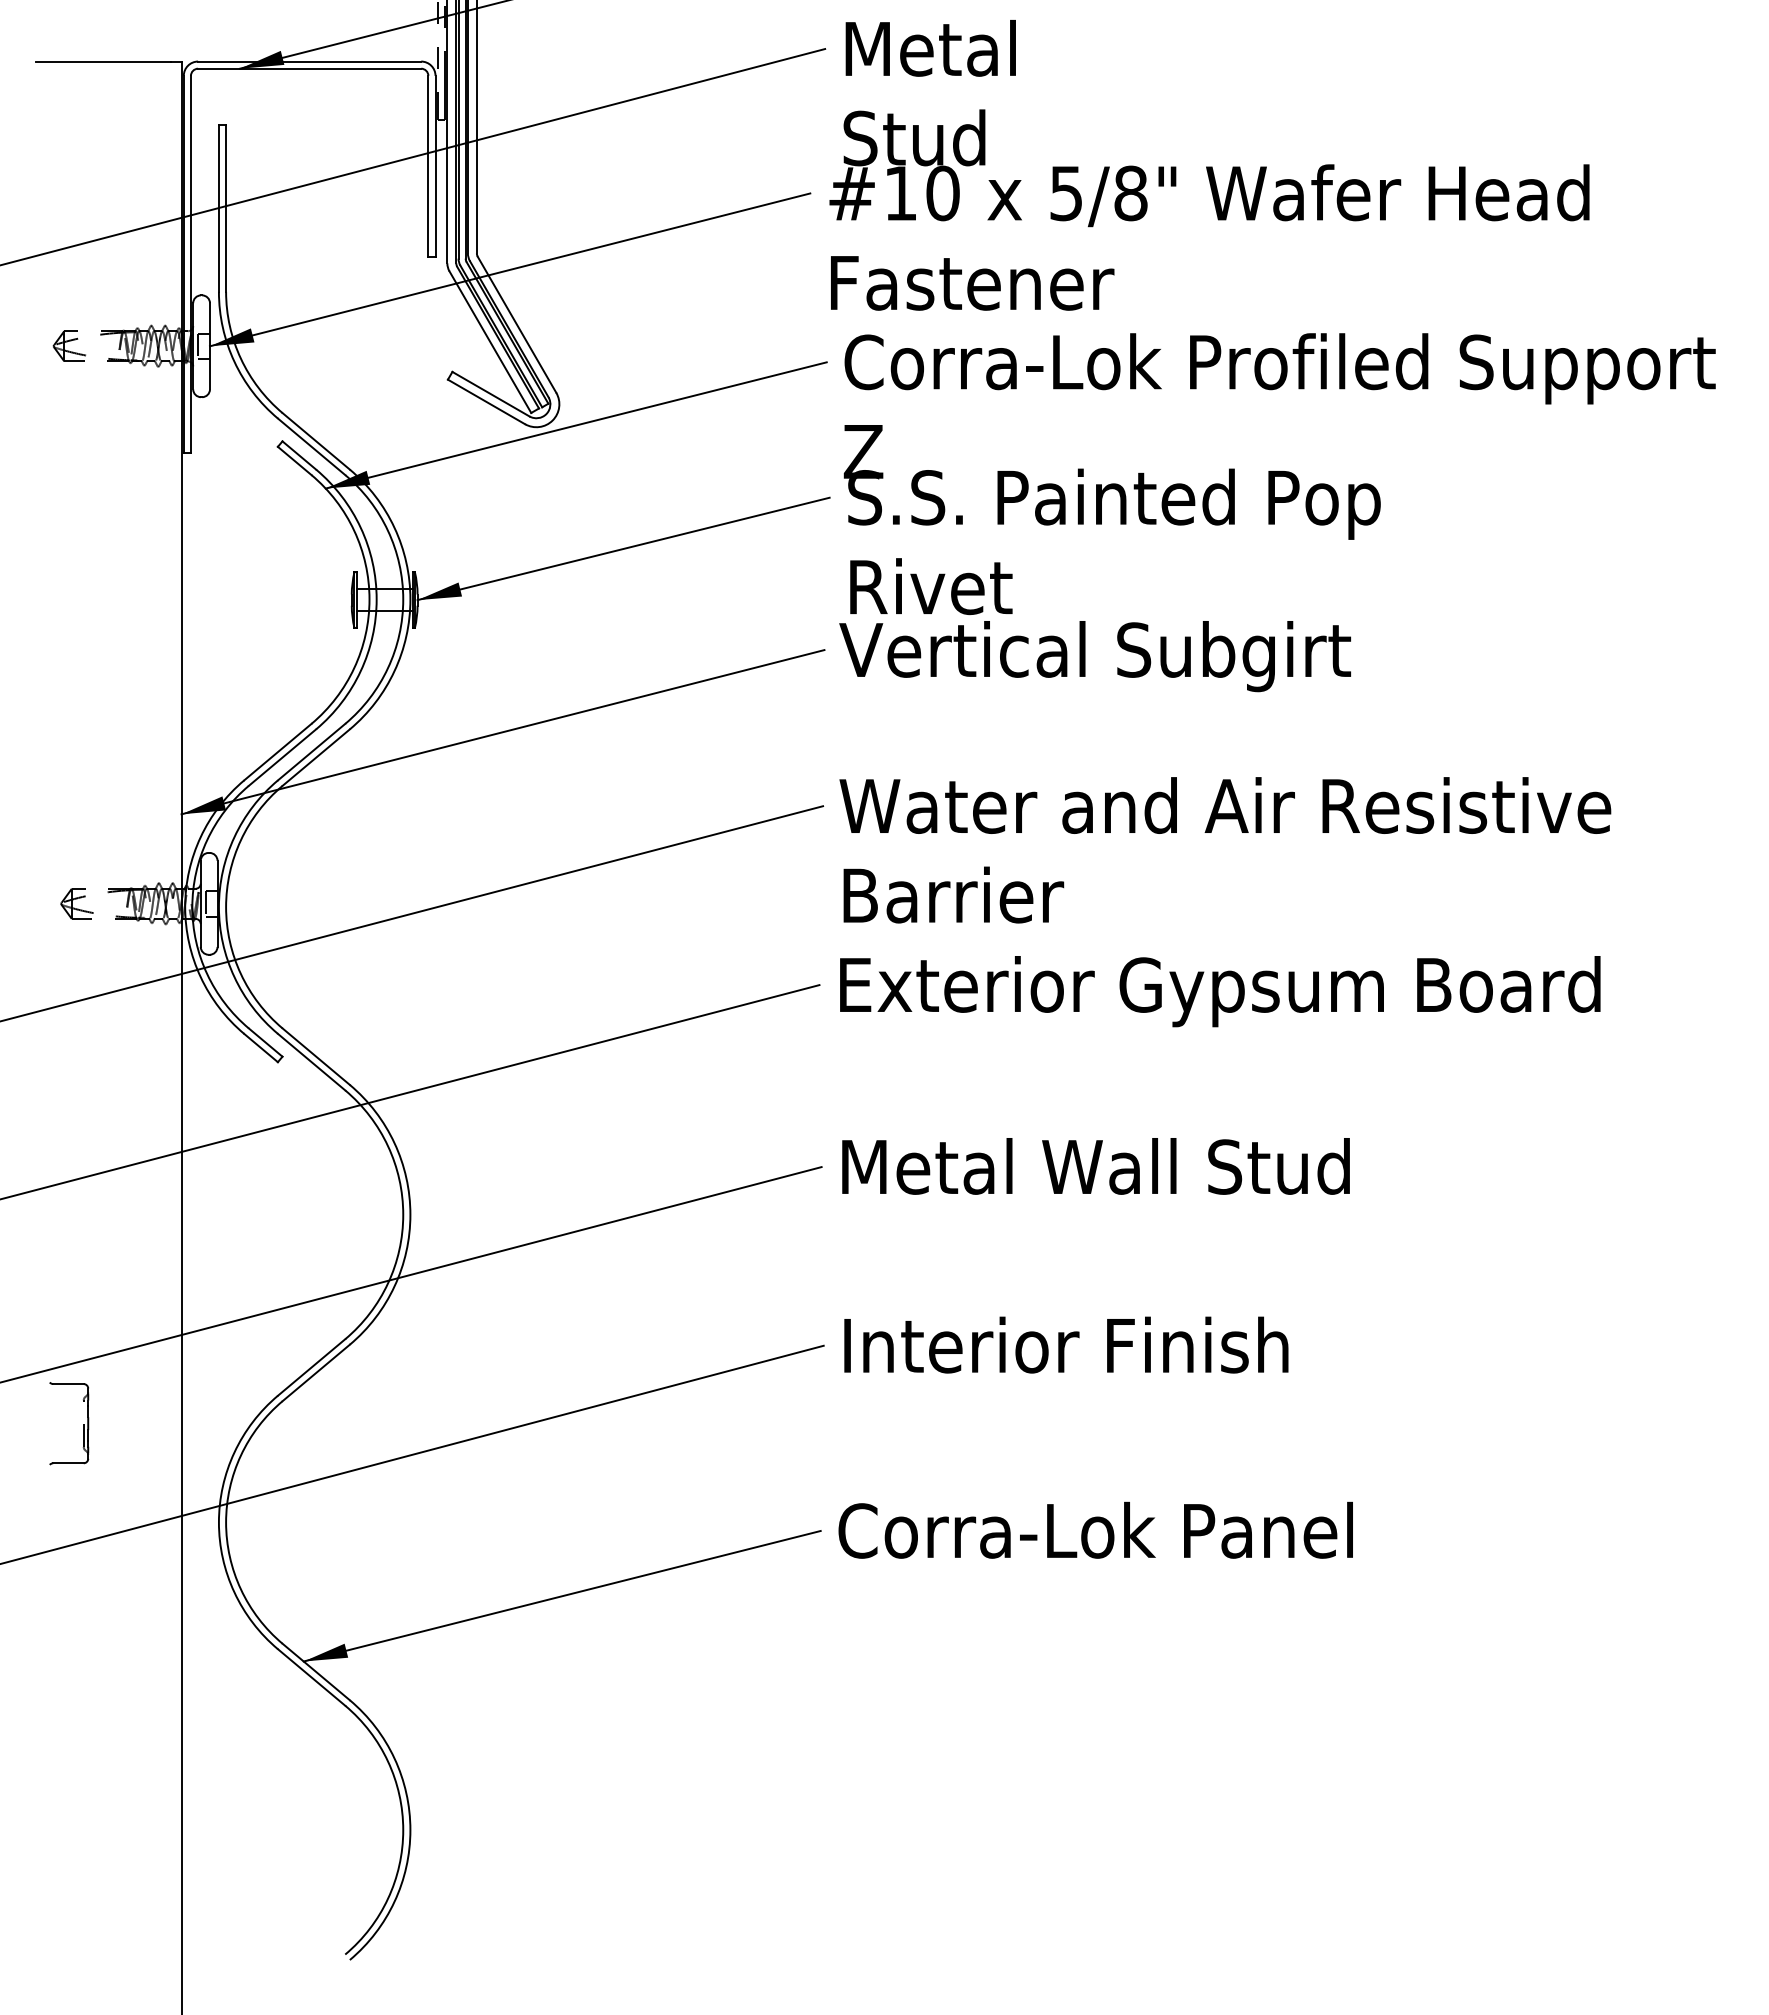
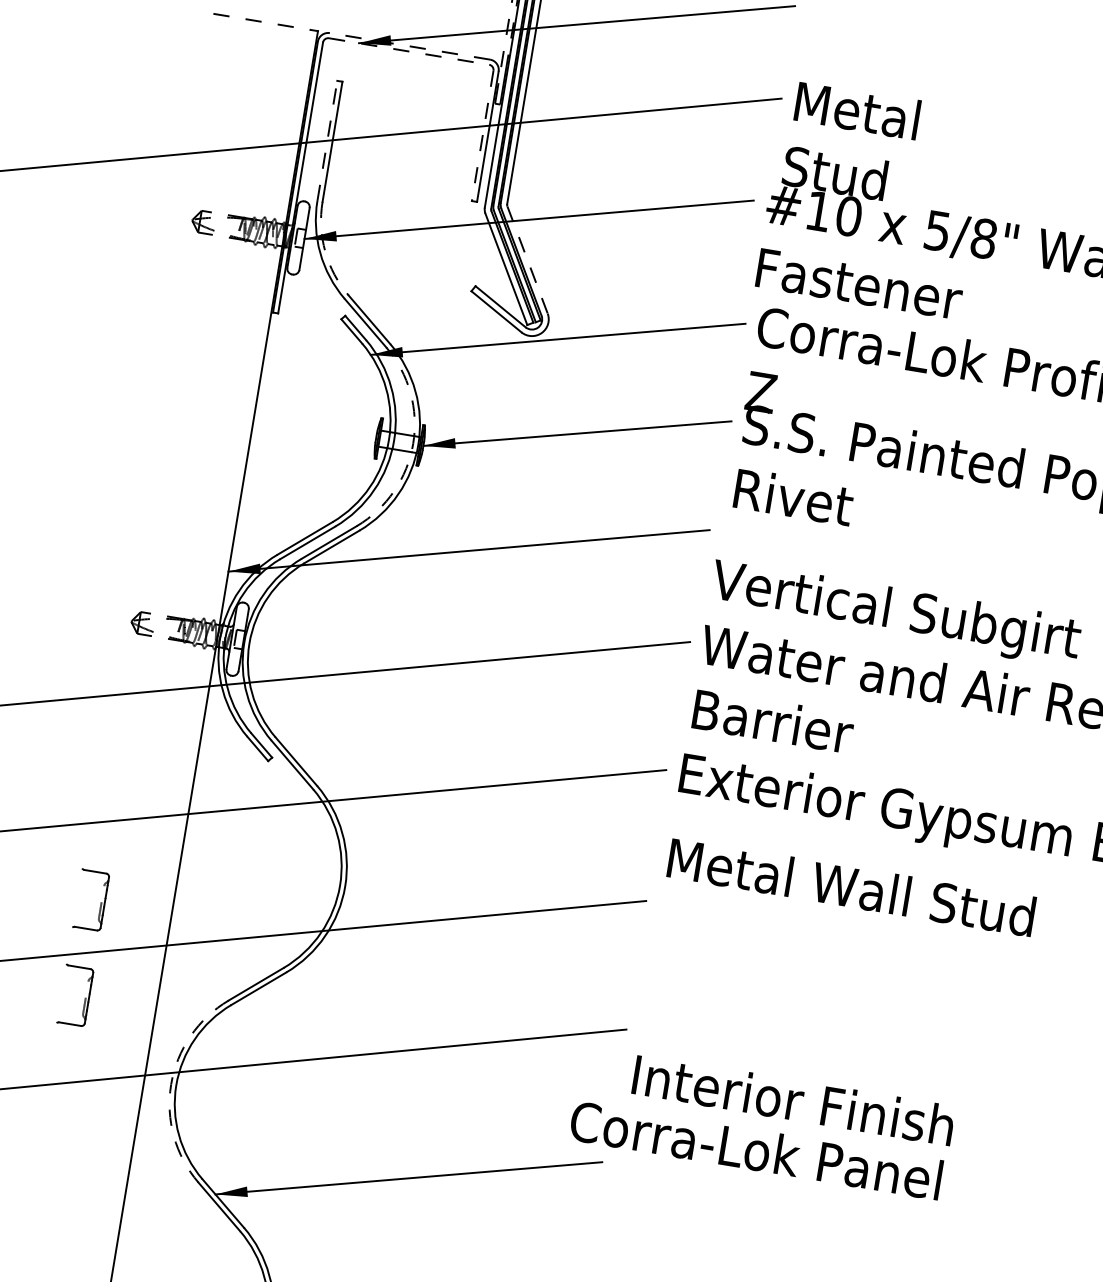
line: (103, 61) -> (261, 21), solid -> dashed
line: (309, 61) -> (409, 46), solid -> dashed
line: (309, 68) -> (409, 51), solid -> dashed
line: (428, 166) -> (482, 135), solid -> dashed
line: (218, 208) -> (327, 141), solid -> dashed
line: (517, 325) -> (527, 260), solid -> dashed
arc: (240, 358) -> (325, 251), solid -> dashed
arc: (403, 599) -> (413, 443), solid -> dashed
text: (1094, 656) -> (895, 613), moved
text: (1095, 1166) -> (851, 887), moved
part: (83, 1291) -> (101, 902), added
text: (1066, 1344) -> (793, 1099), moved
arc: (218, 1522) -> (170, 1084), solid -> dashed
text: (1095, 1529) -> (756, 1149), moved

